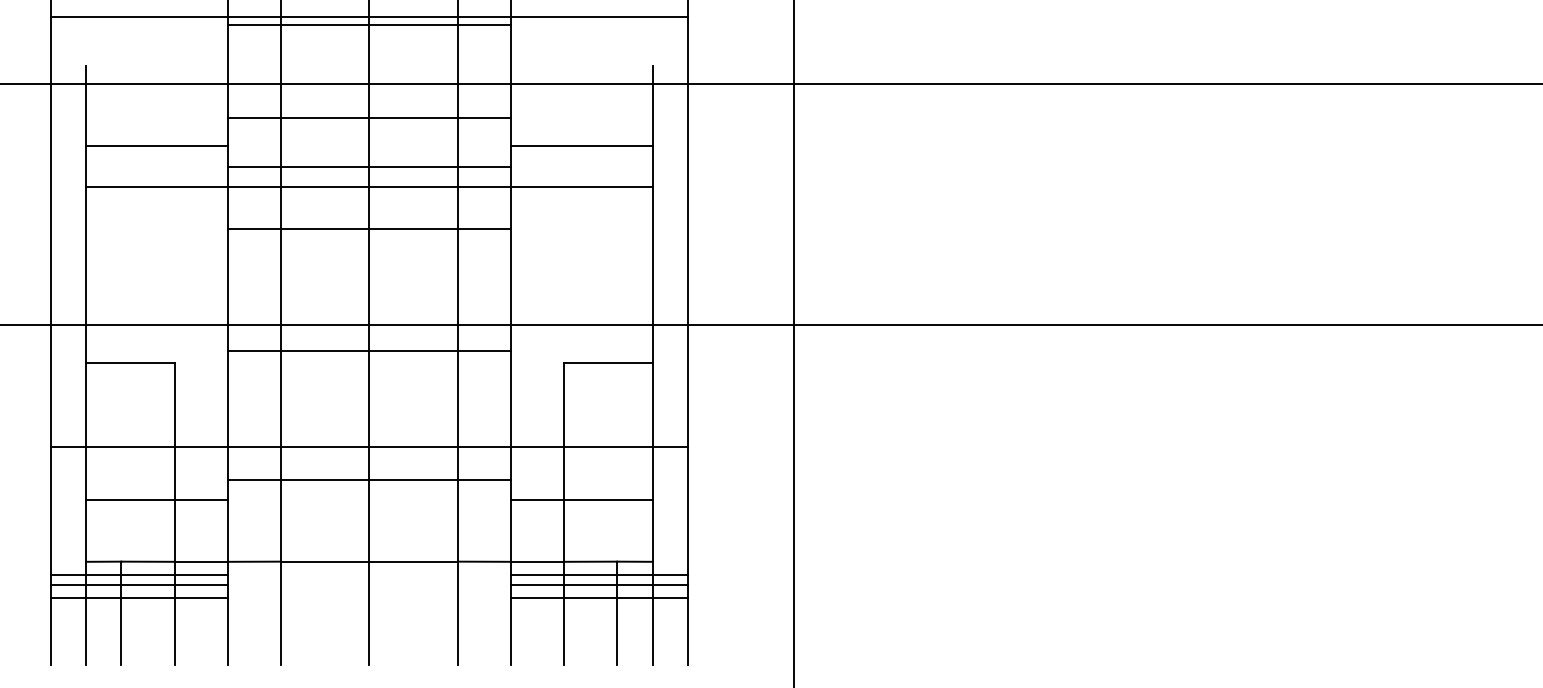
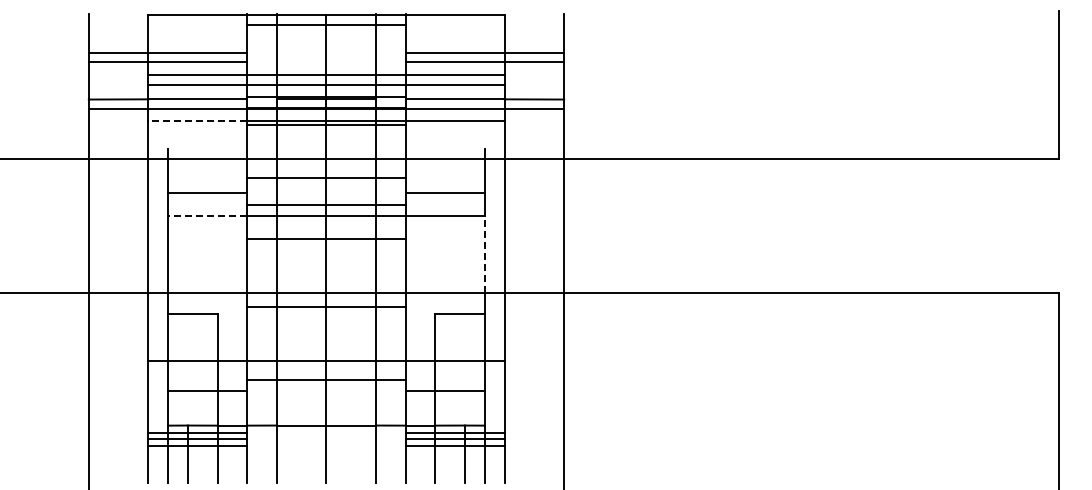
line: (138, 16) -> (197, 120), solid -> dashed
line: (156, 186) -> (207, 215), solid -> dashed
line: (651, 255) -> (484, 254), solid -> dashed

